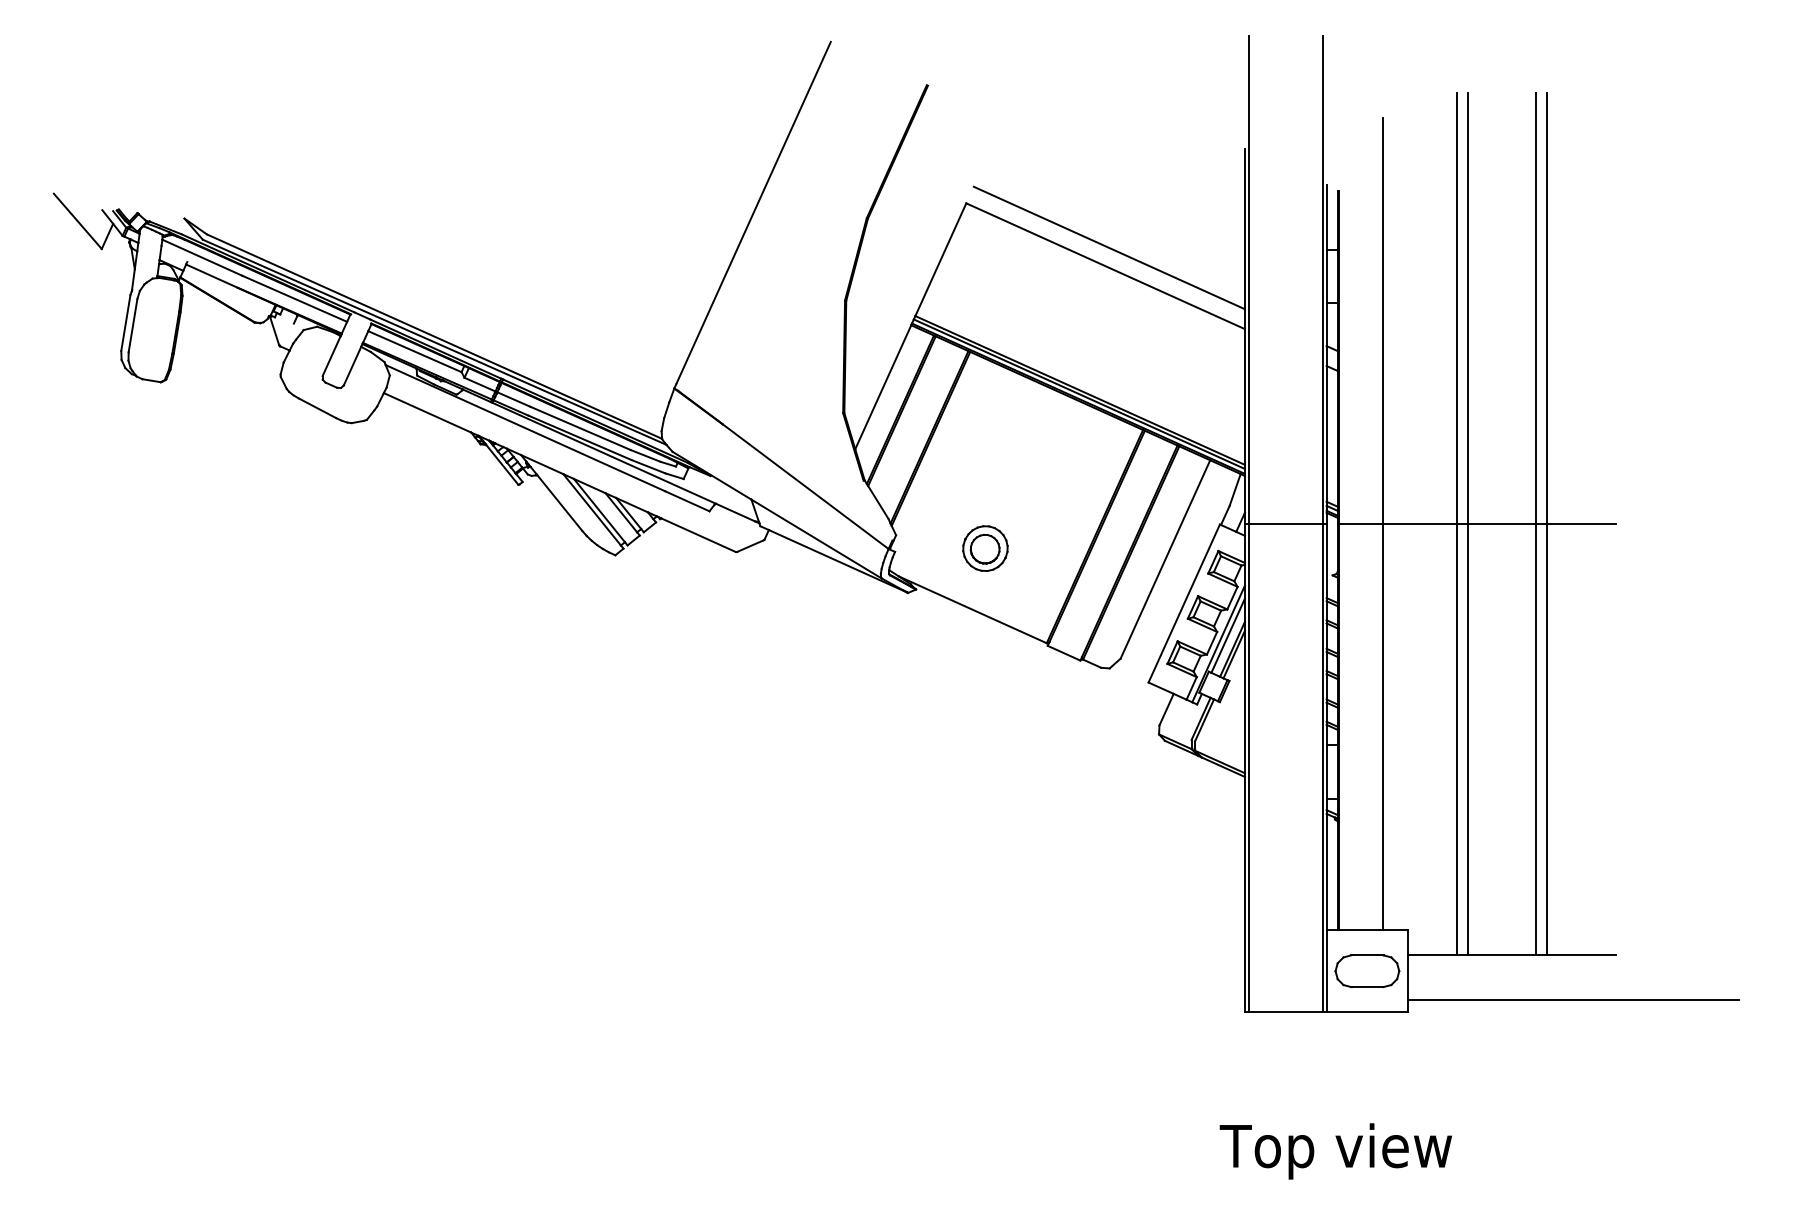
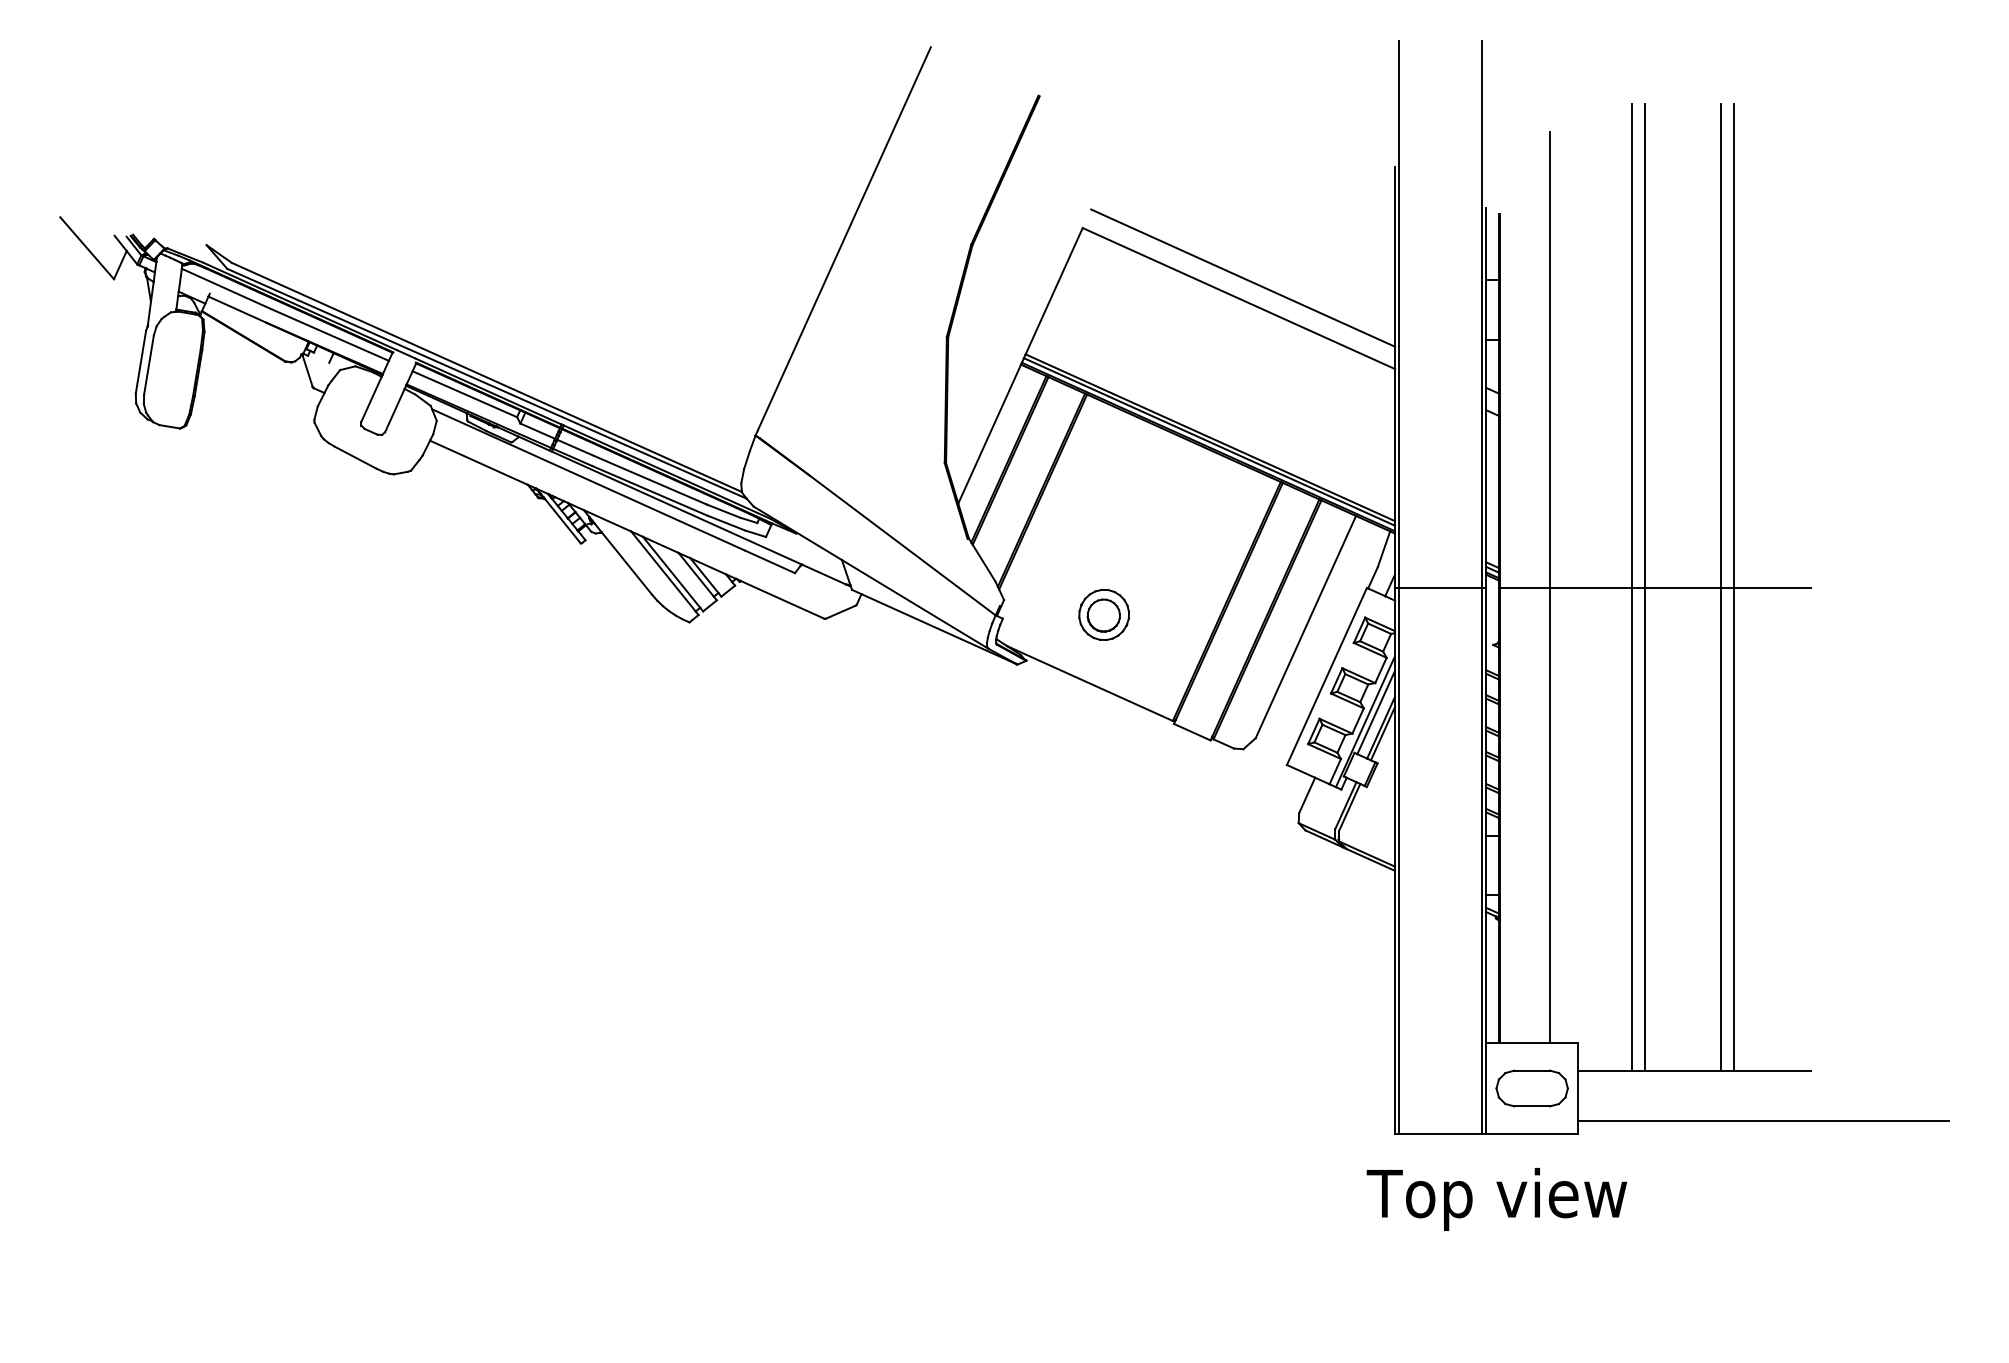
text: (1335, 1151) -> (1496, 1199), moved

